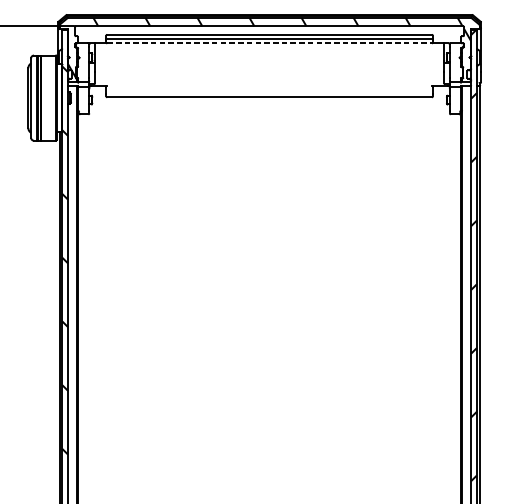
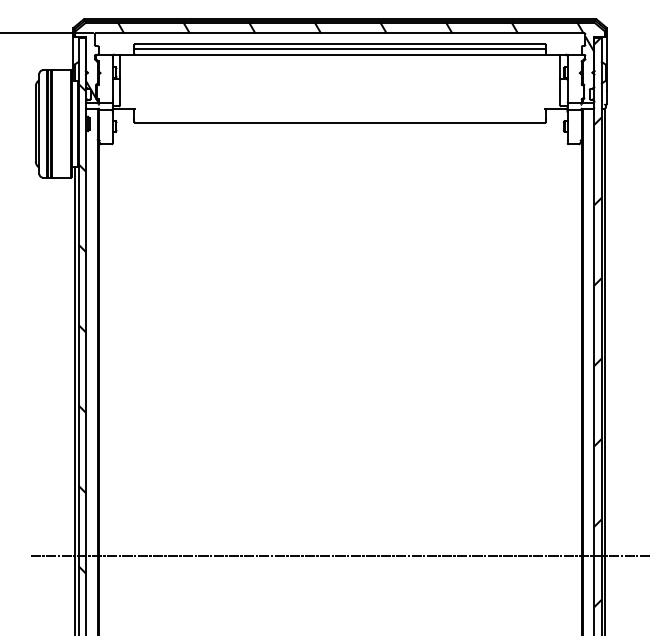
line: (269, 43) -> (340, 54), dashed -> solid
line: (269, 441) -> (339, 556), added

